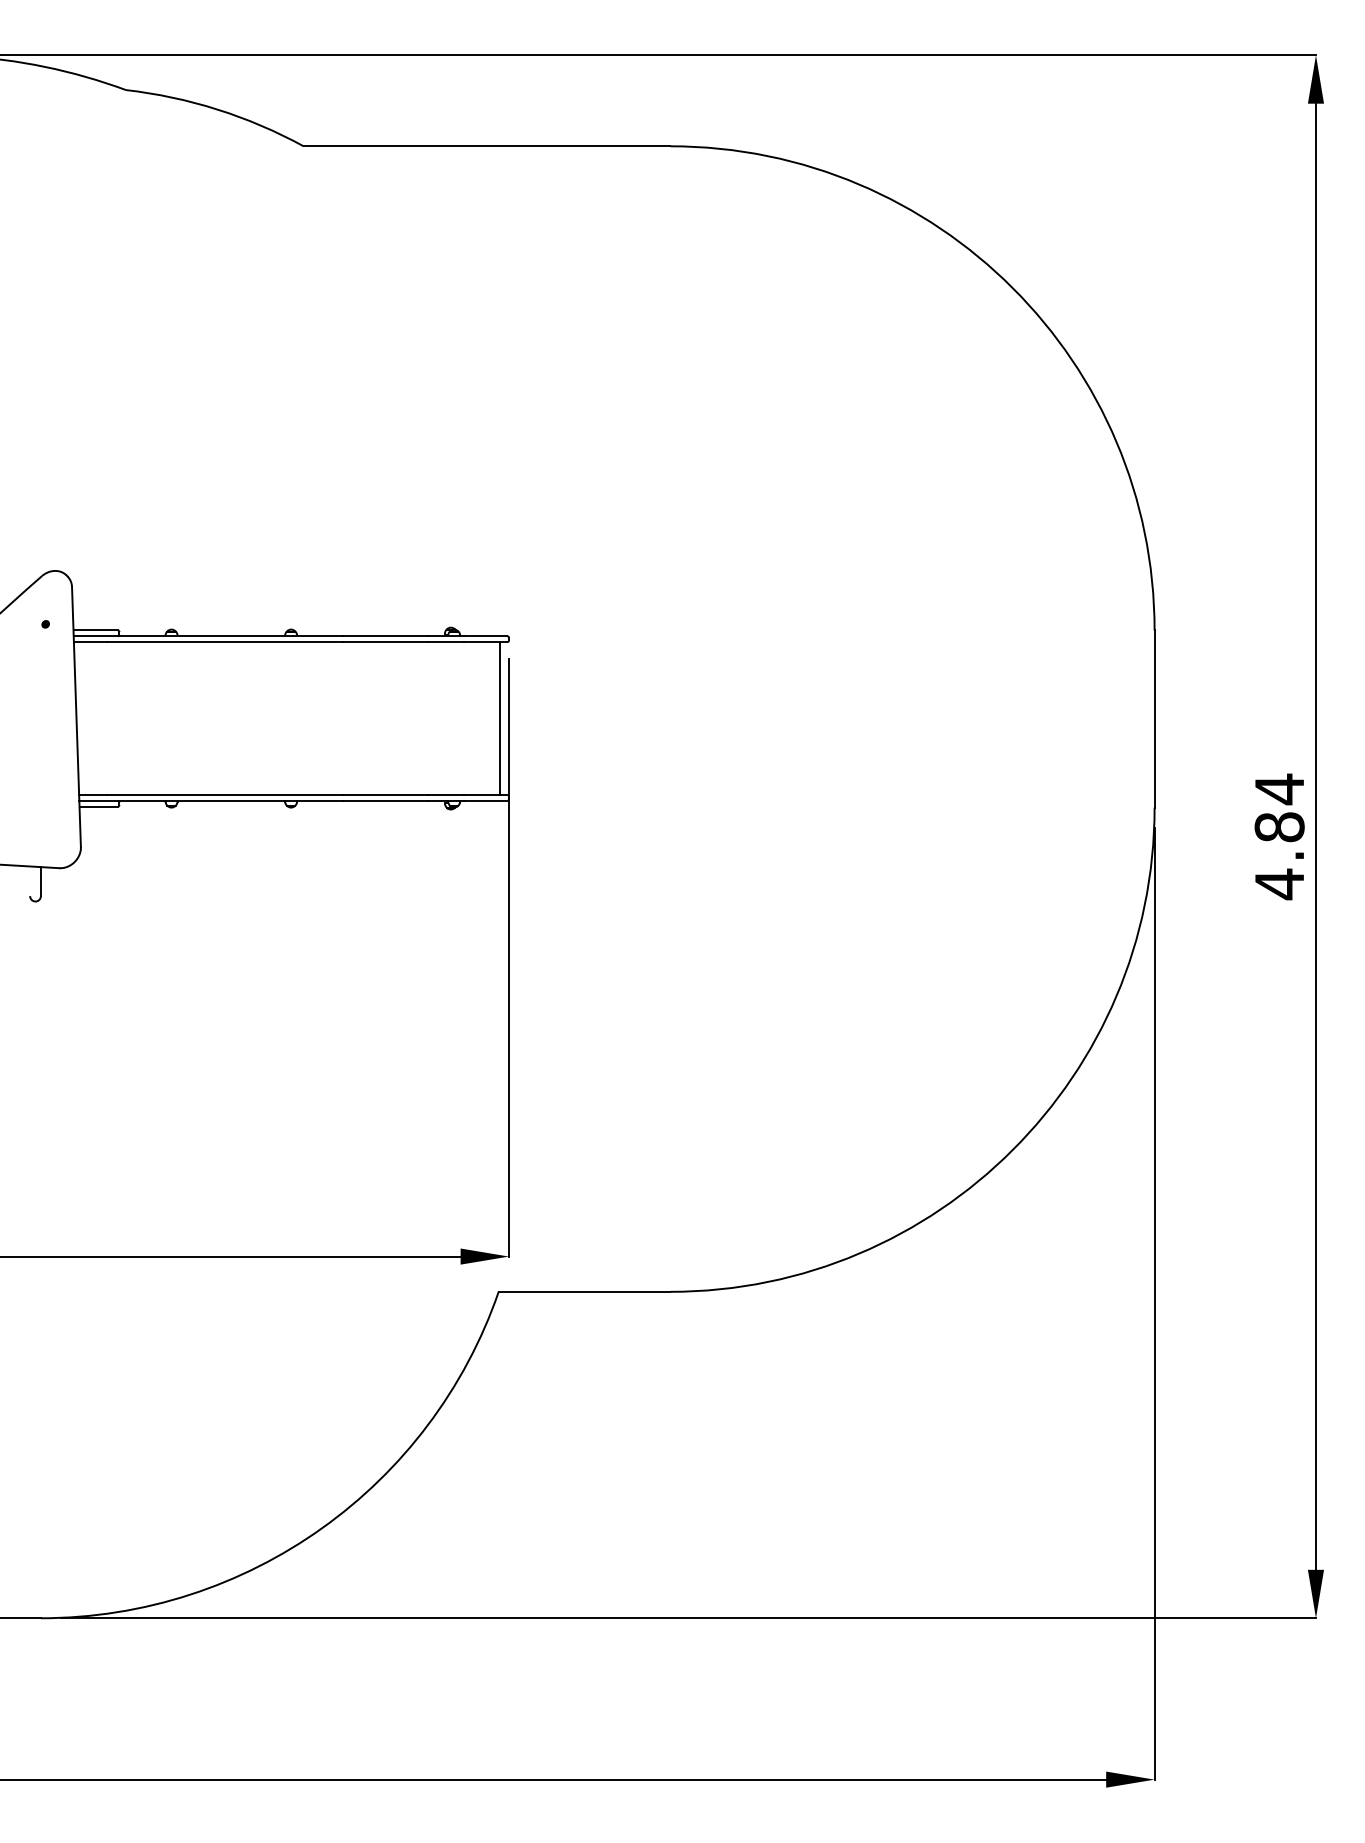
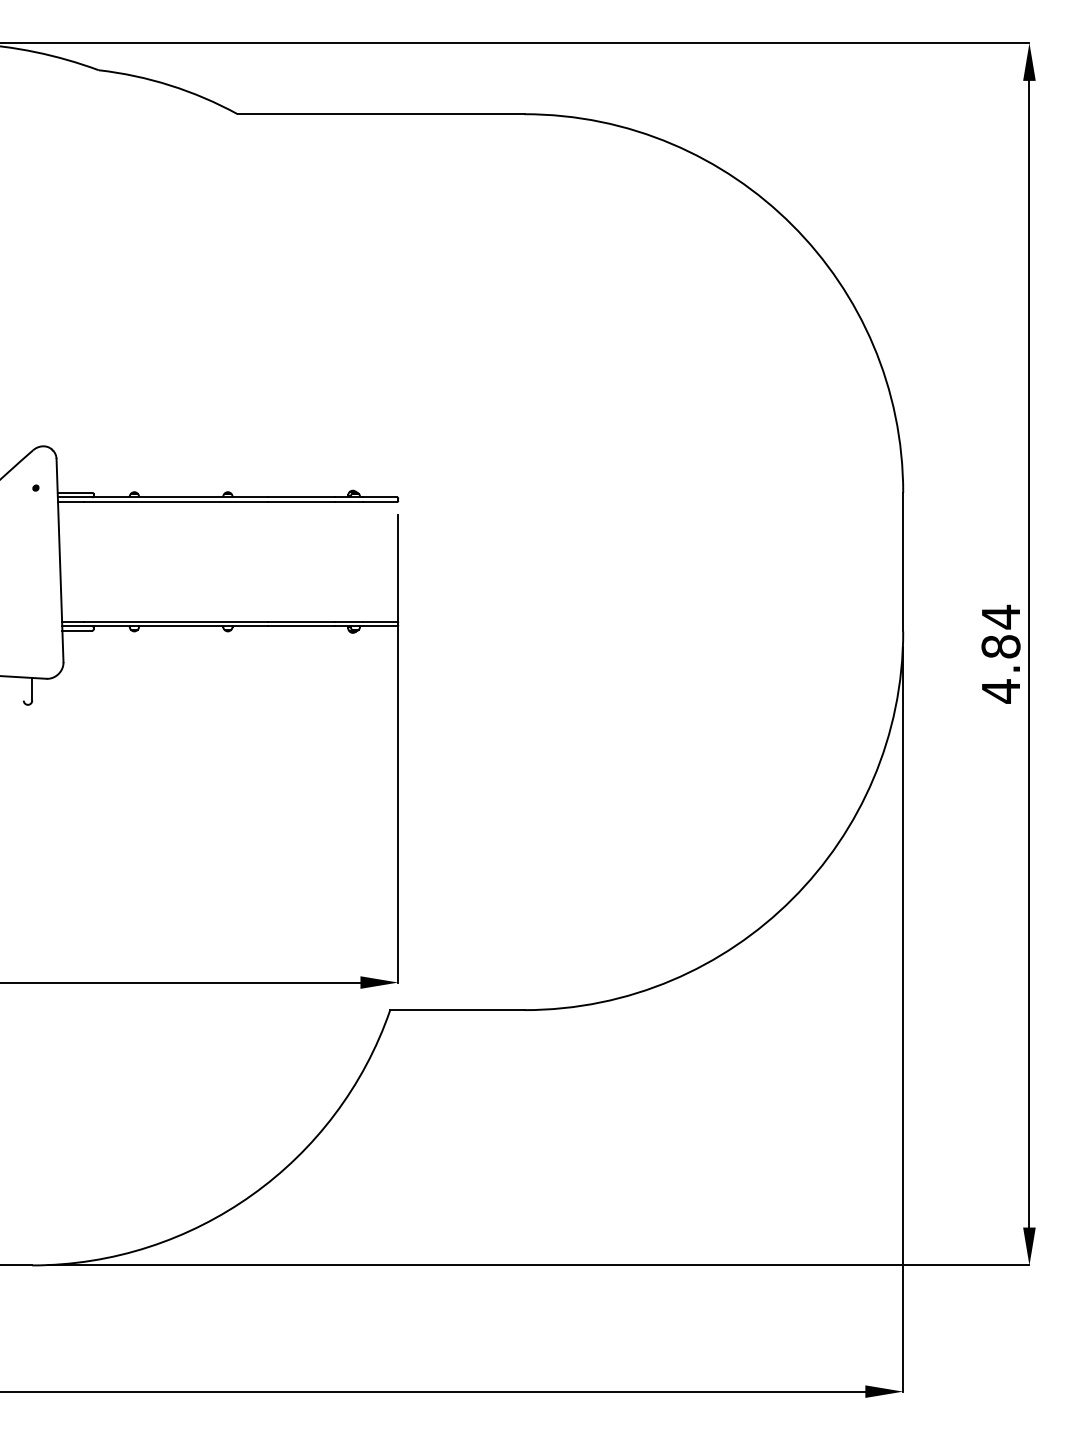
line: (499, 718) -> (390, 561), removed

